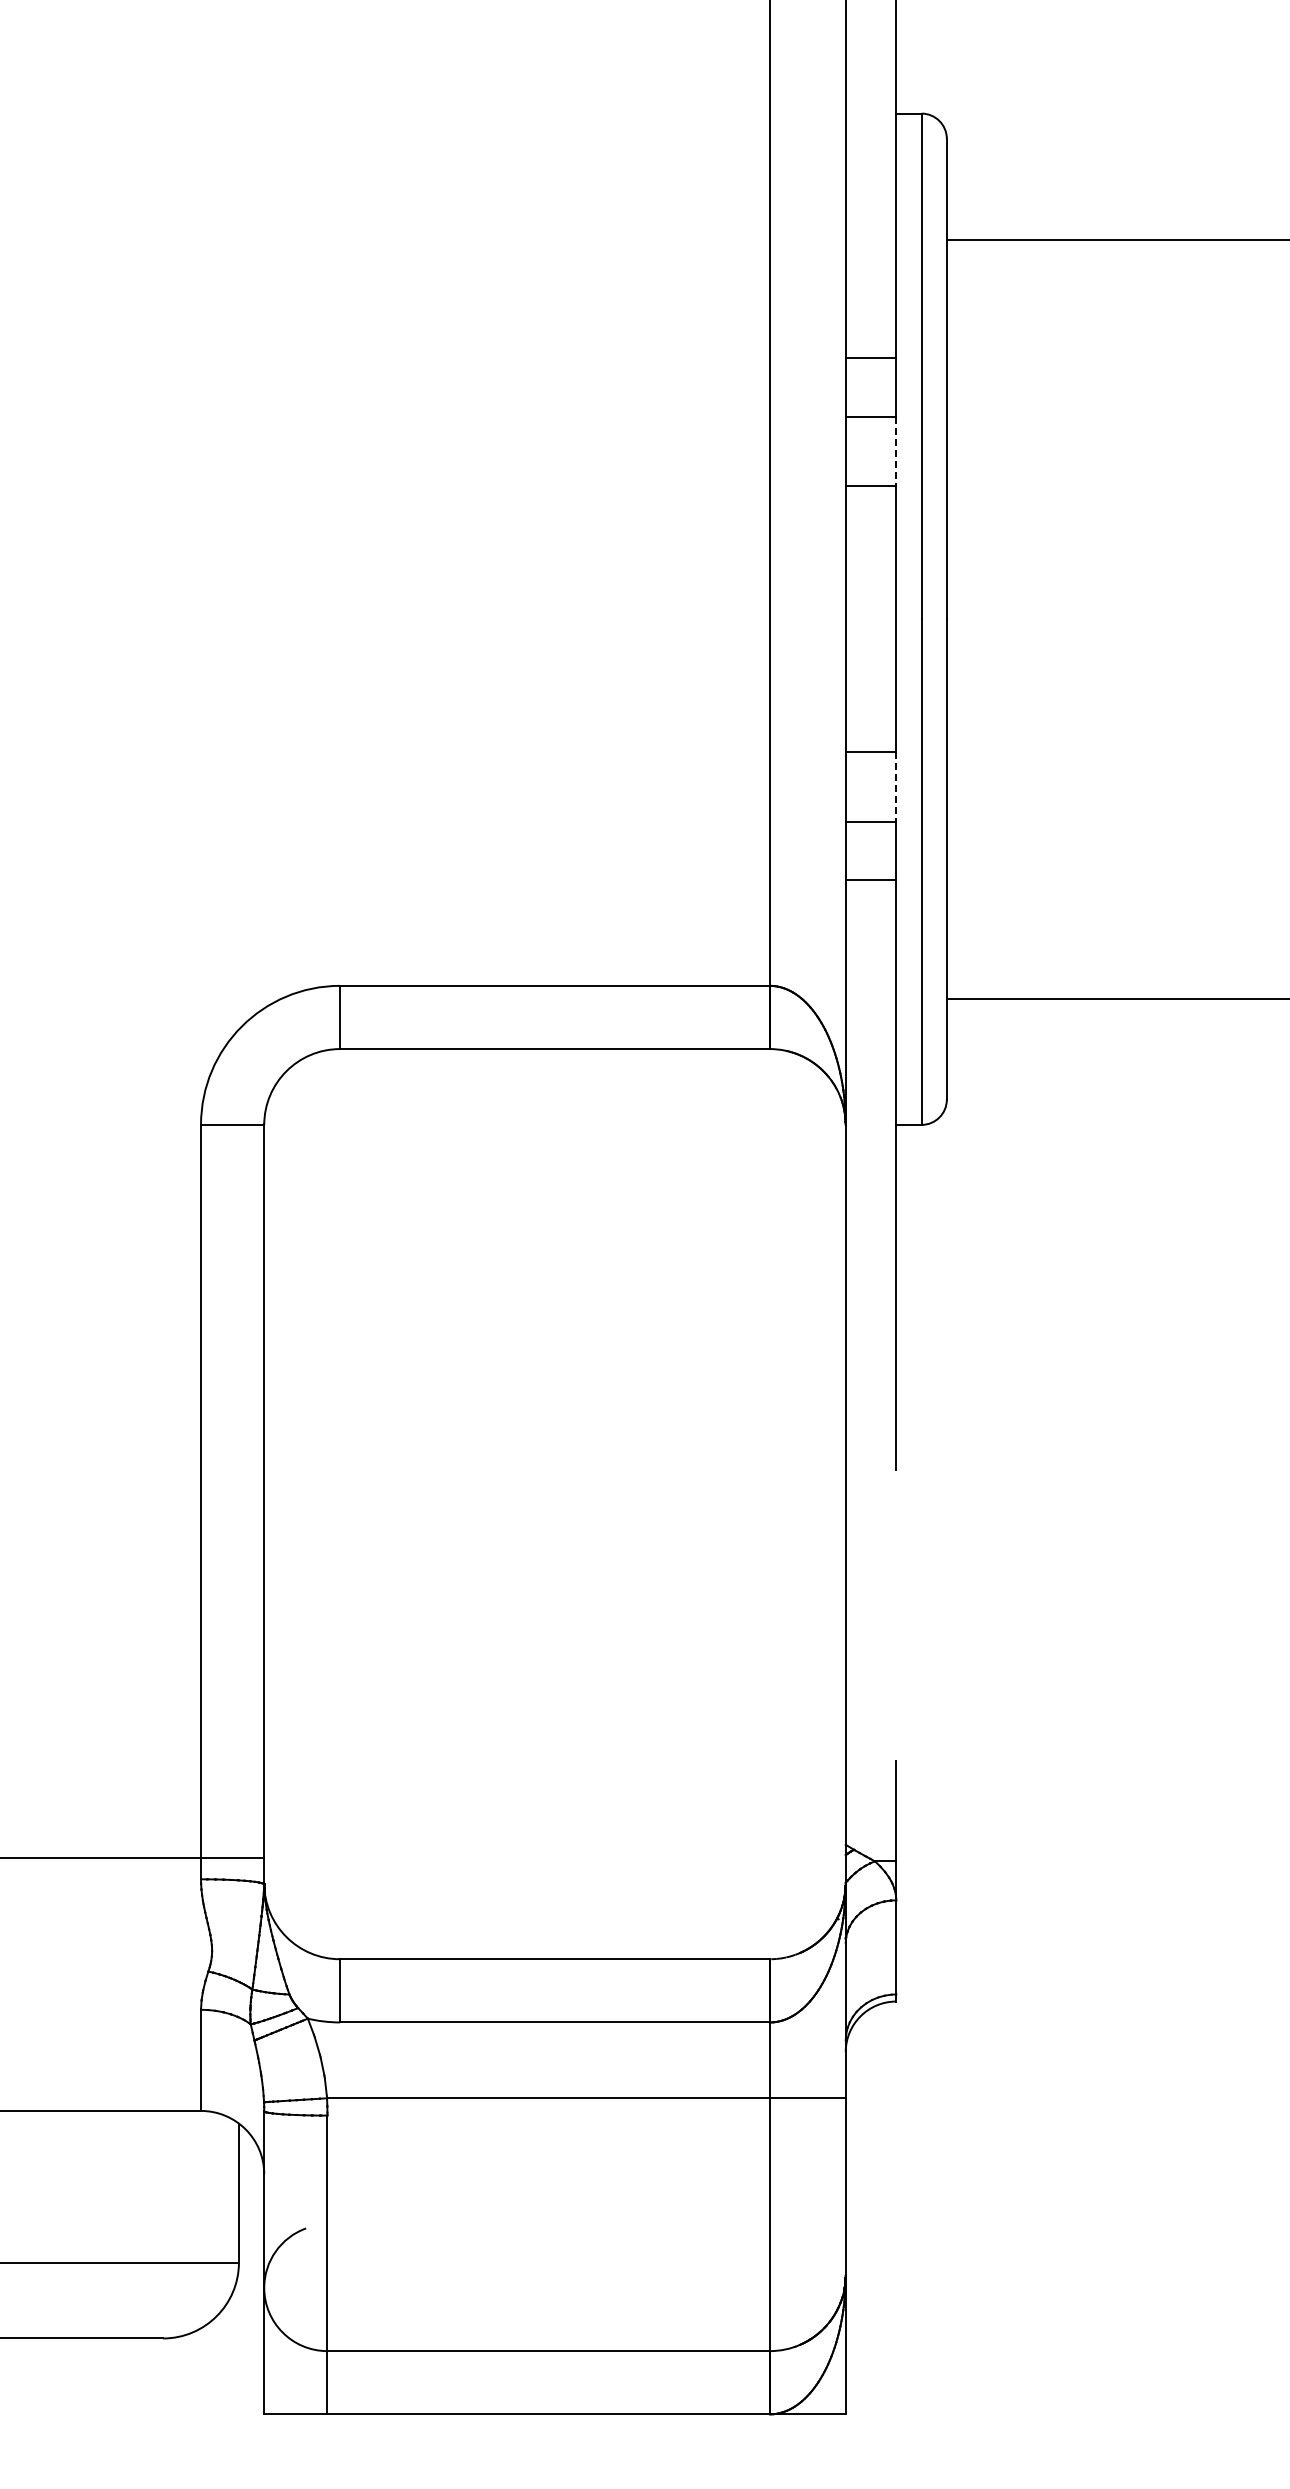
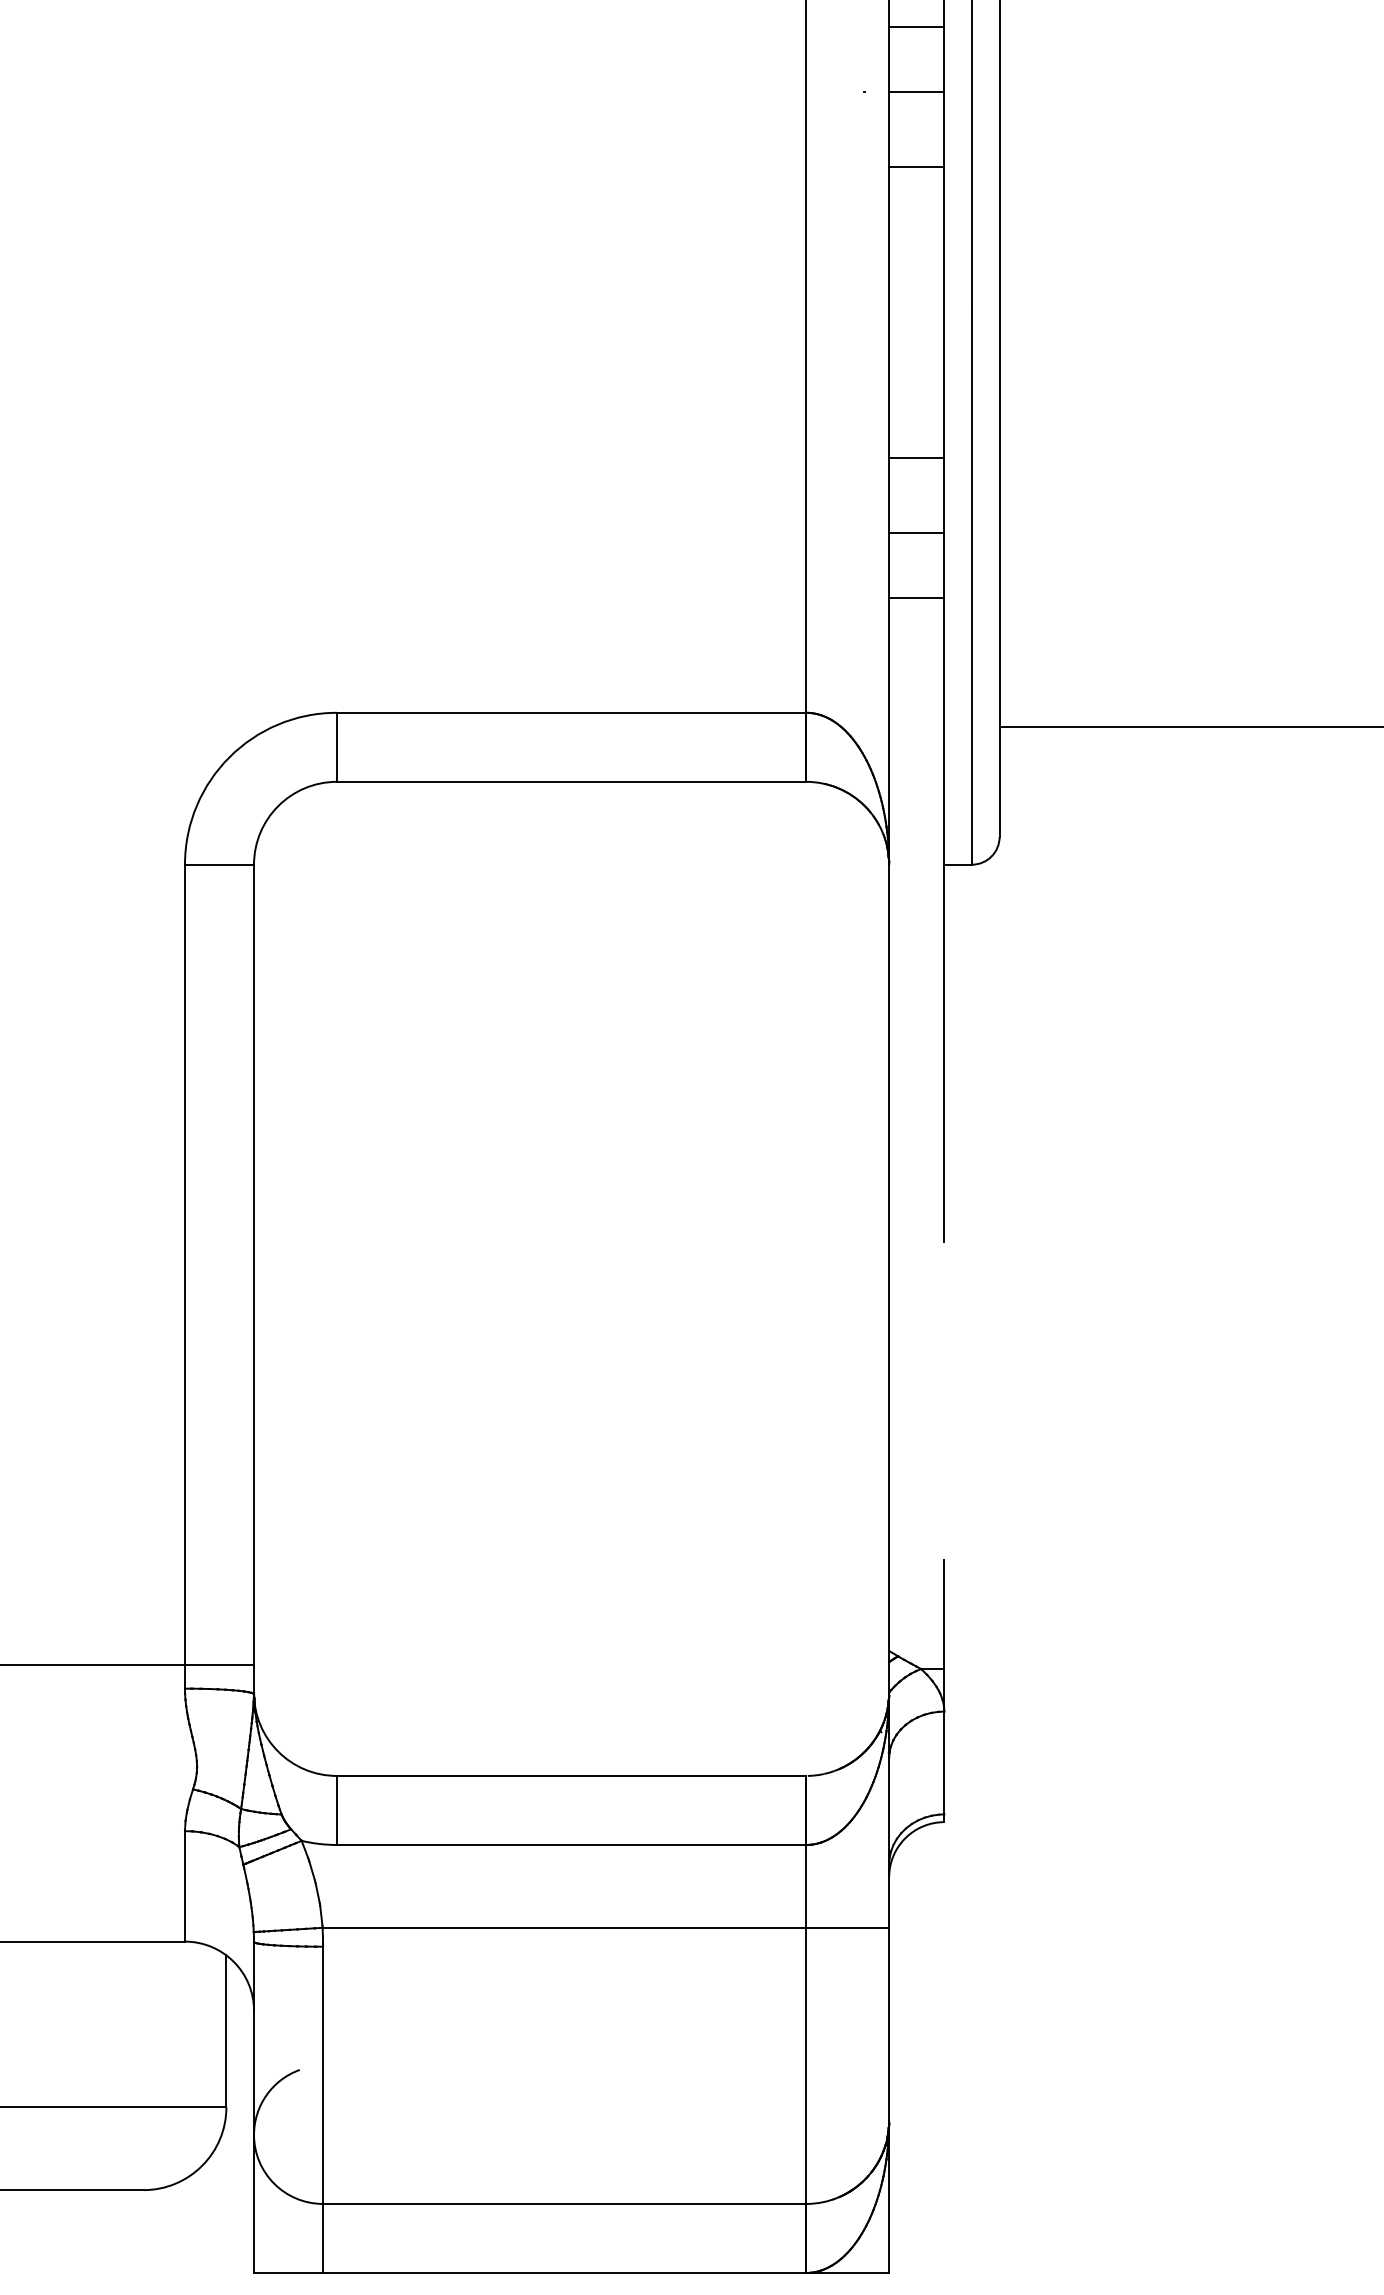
line: (896, 451) -> (944, 129), dashed -> solid
line: (896, 786) -> (944, 495), dashed -> solid

